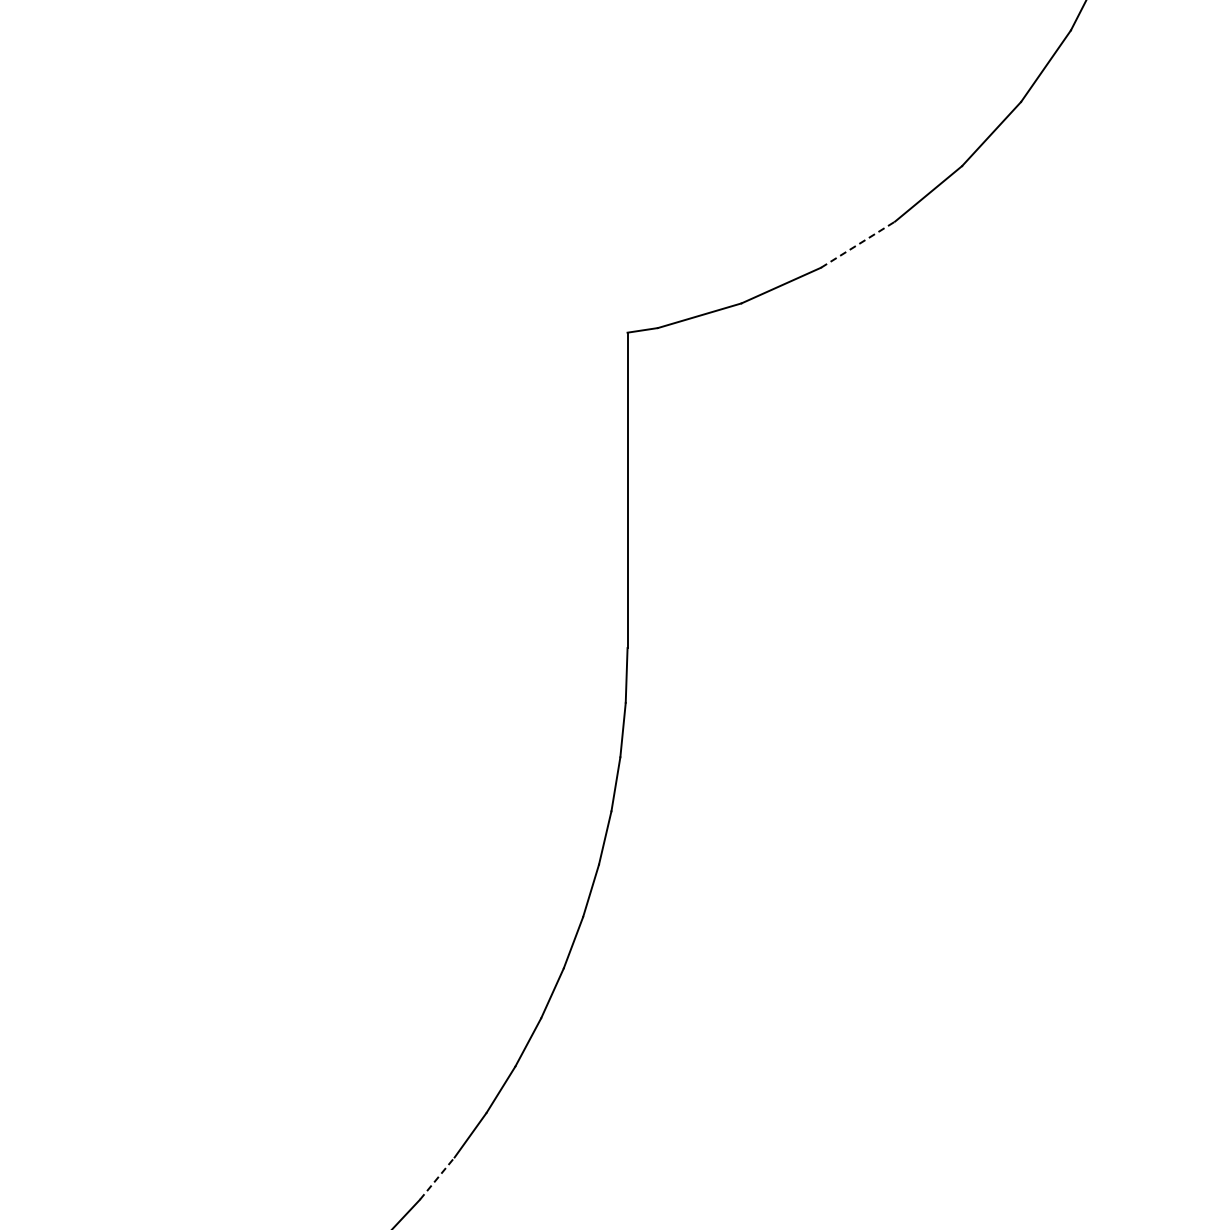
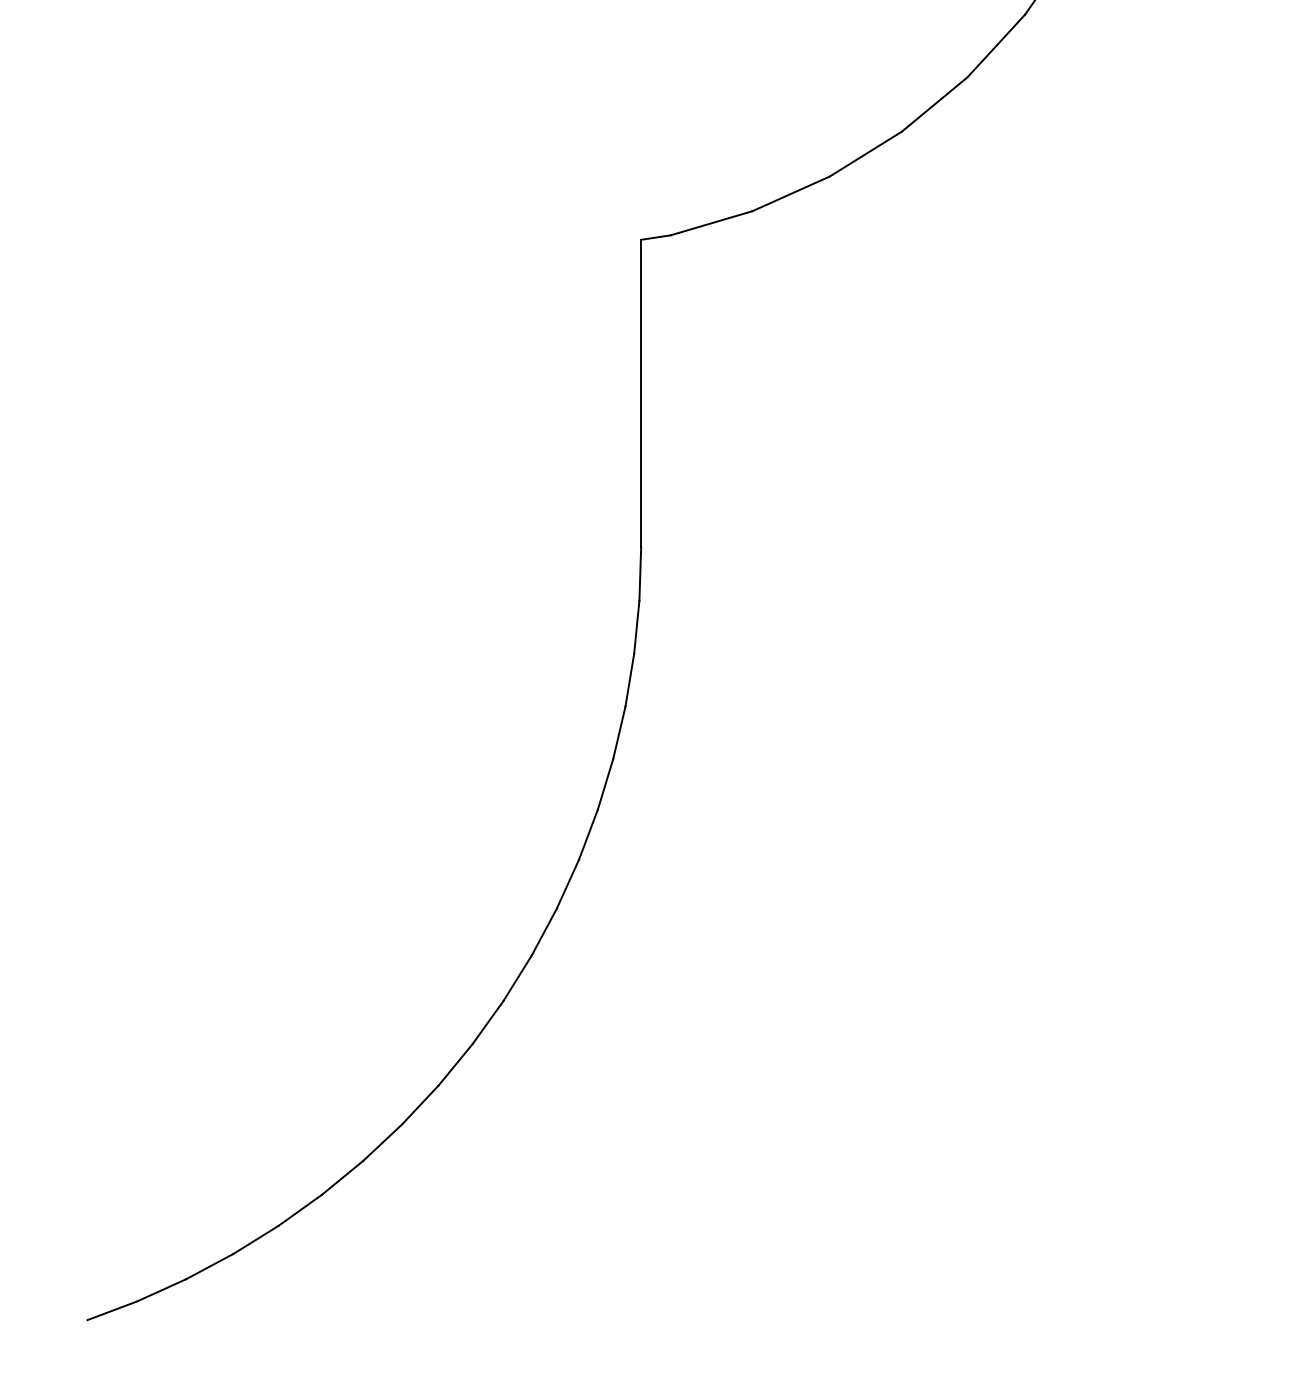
line: (857, 245) -> (865, 154), dashed -> solid
line: (437, 1178) -> (455, 1064), dashed -> solid

